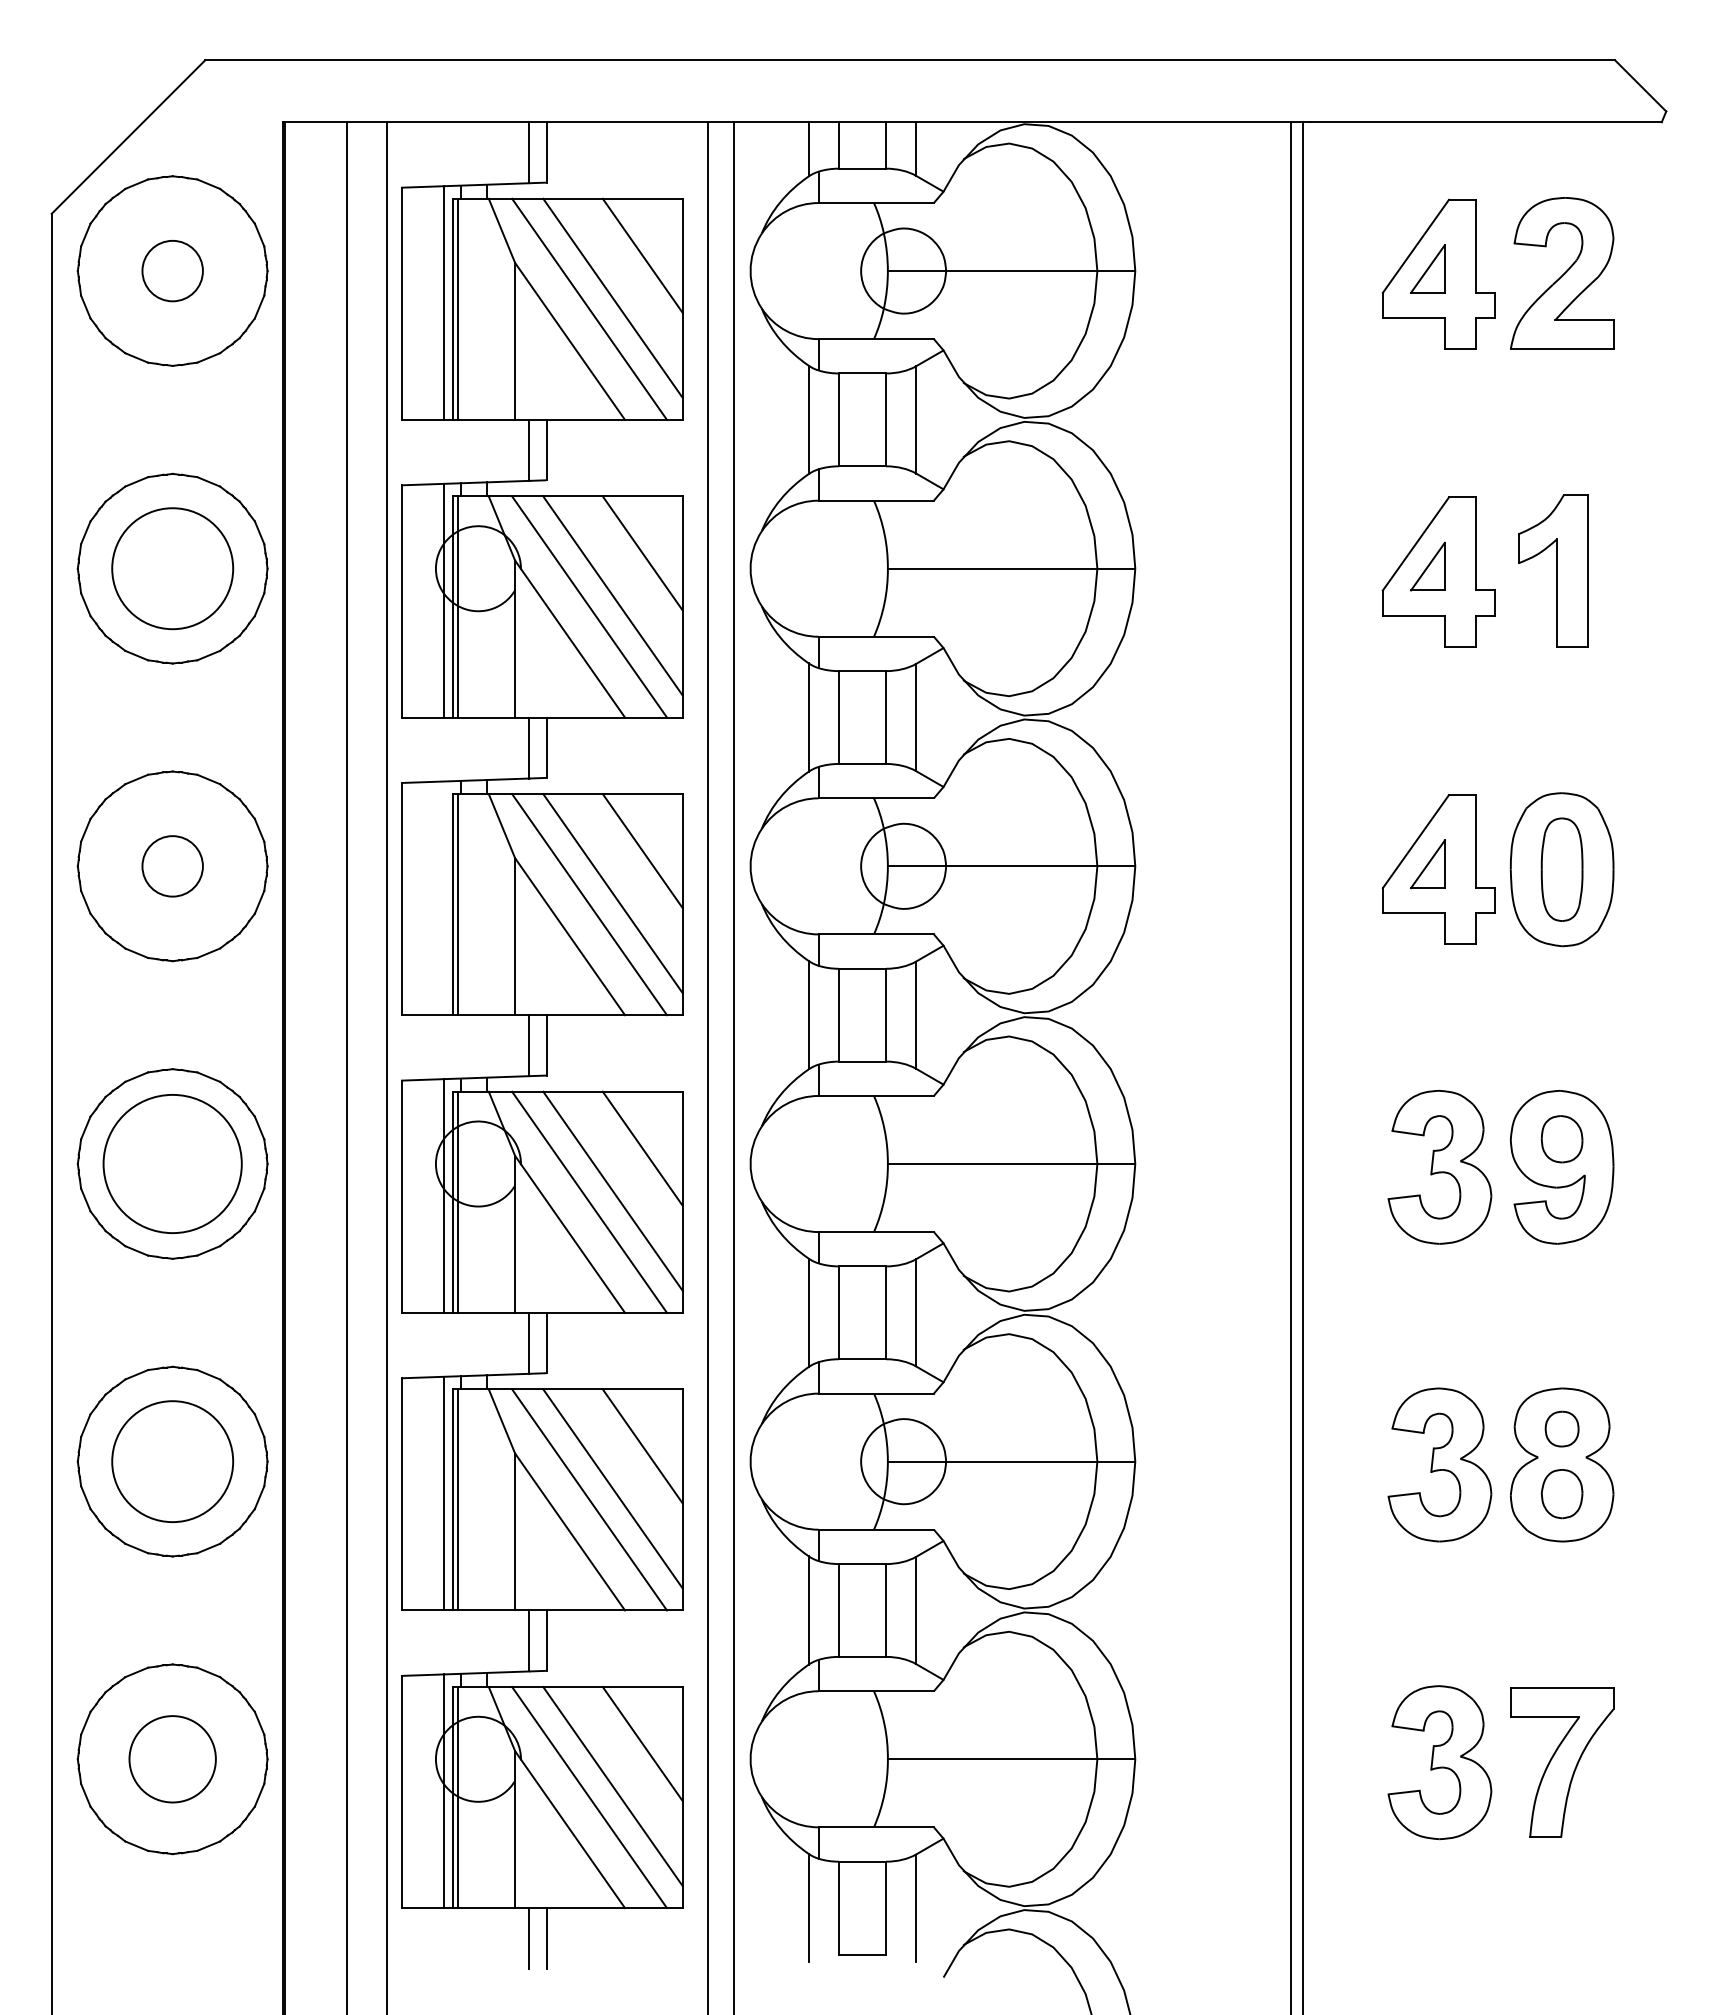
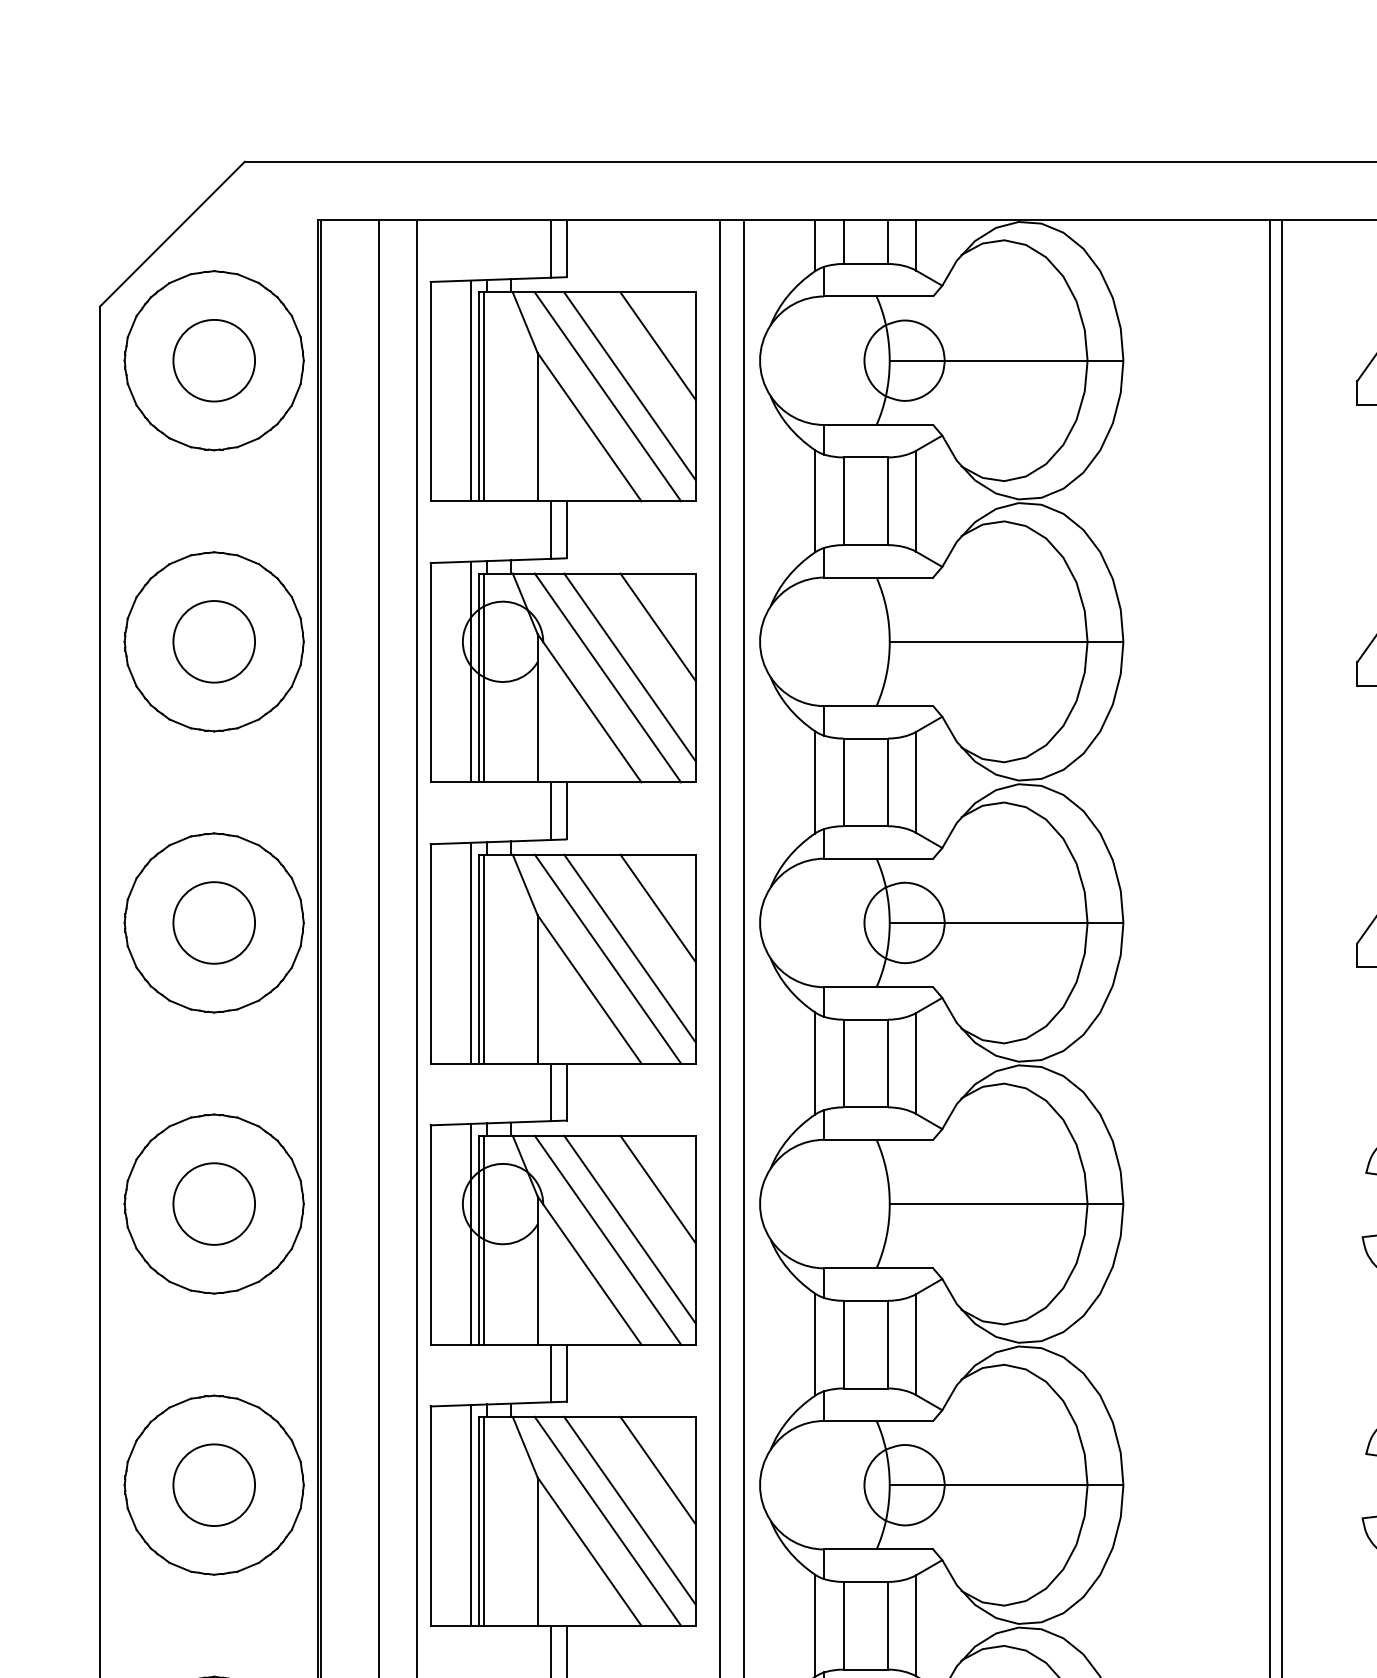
circle: (172, 270) -> (214, 360), size x1.43
circle: (172, 568) -> (214, 641), size x0.71
circle: (172, 866) -> (214, 923), size x1.43
line: (444, 898) -> (470, 953), added
circle: (172, 1163) -> (214, 1203), size x0.62
circle: (172, 1461) -> (214, 1485), size x0.71

